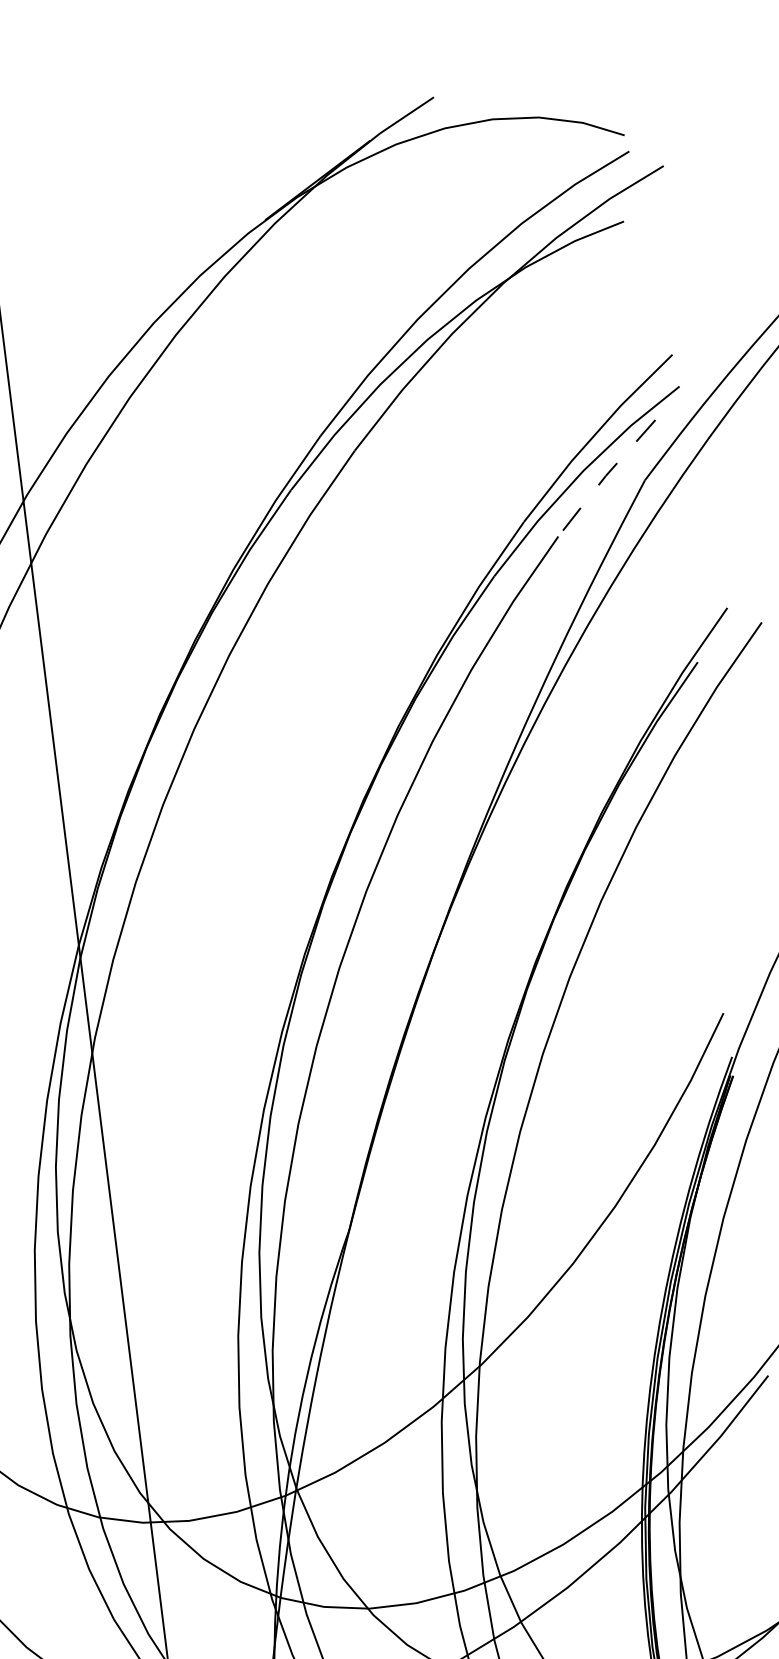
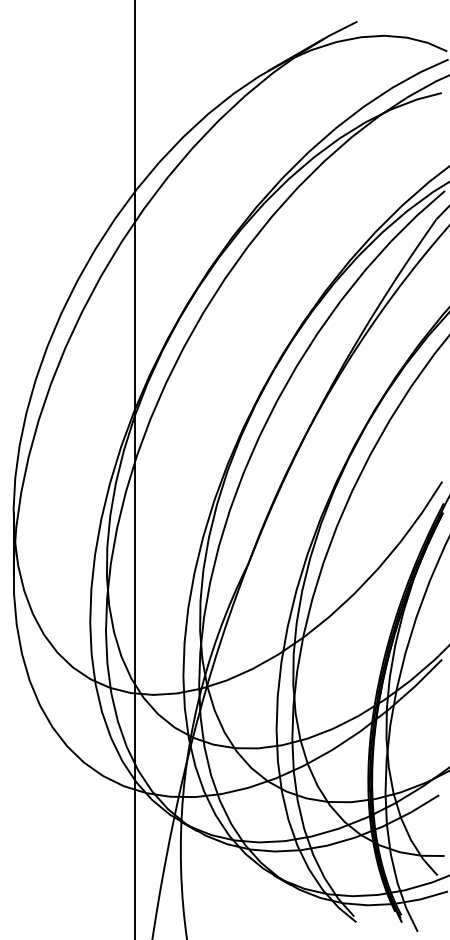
line: (605, 475) -> (417, 214), dashed -> solid

